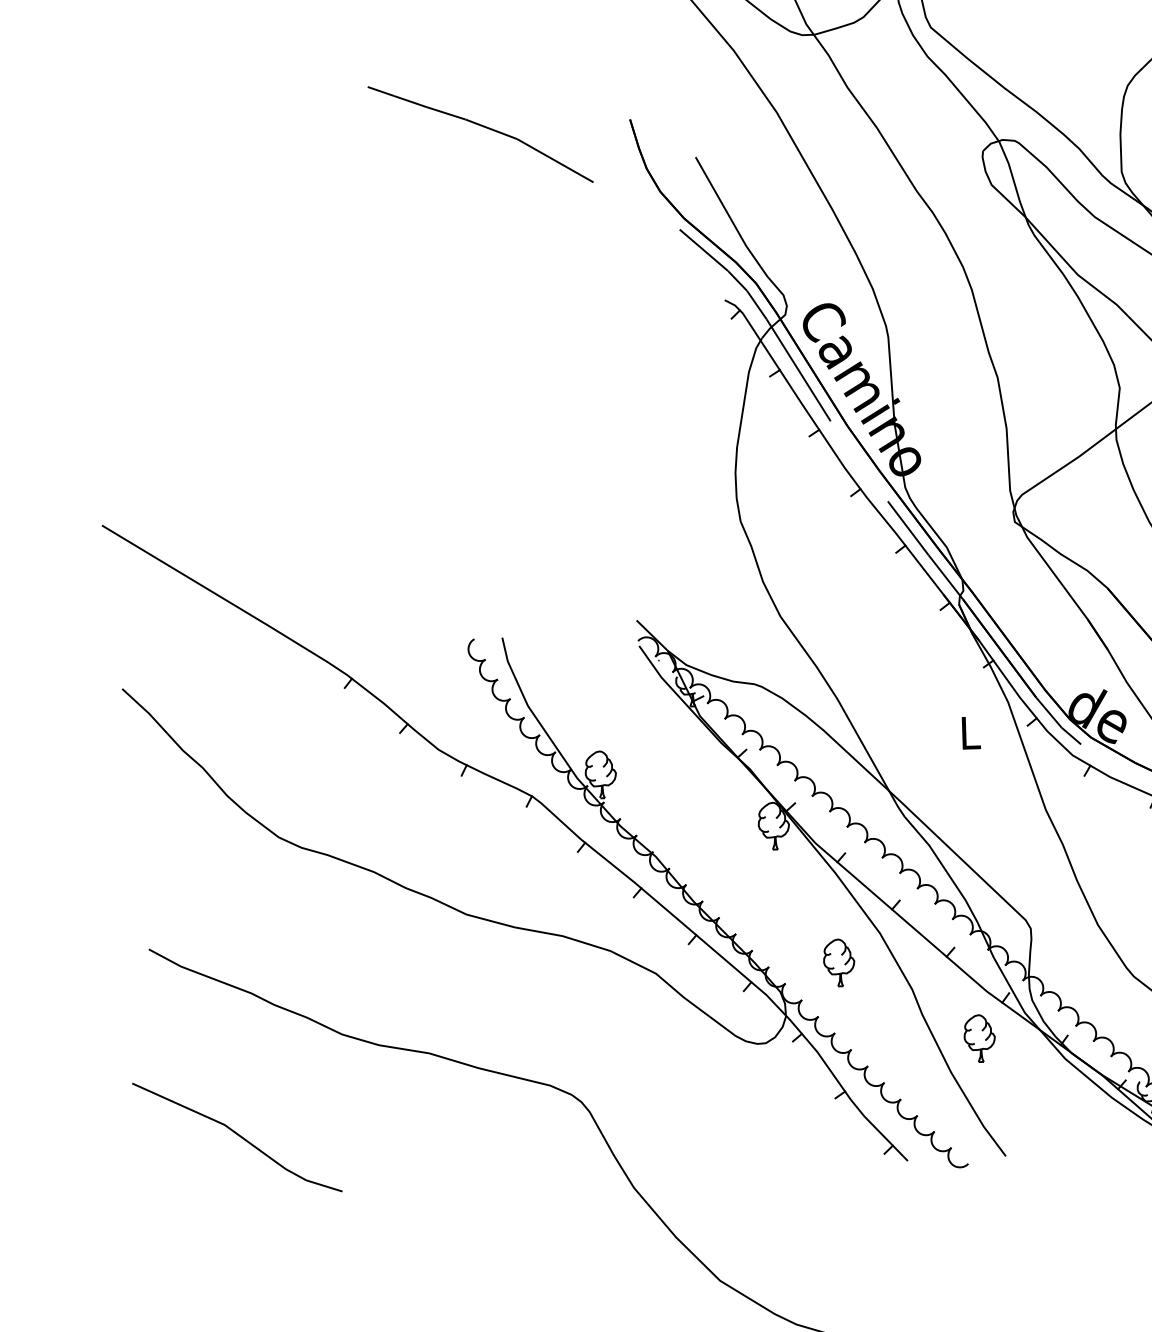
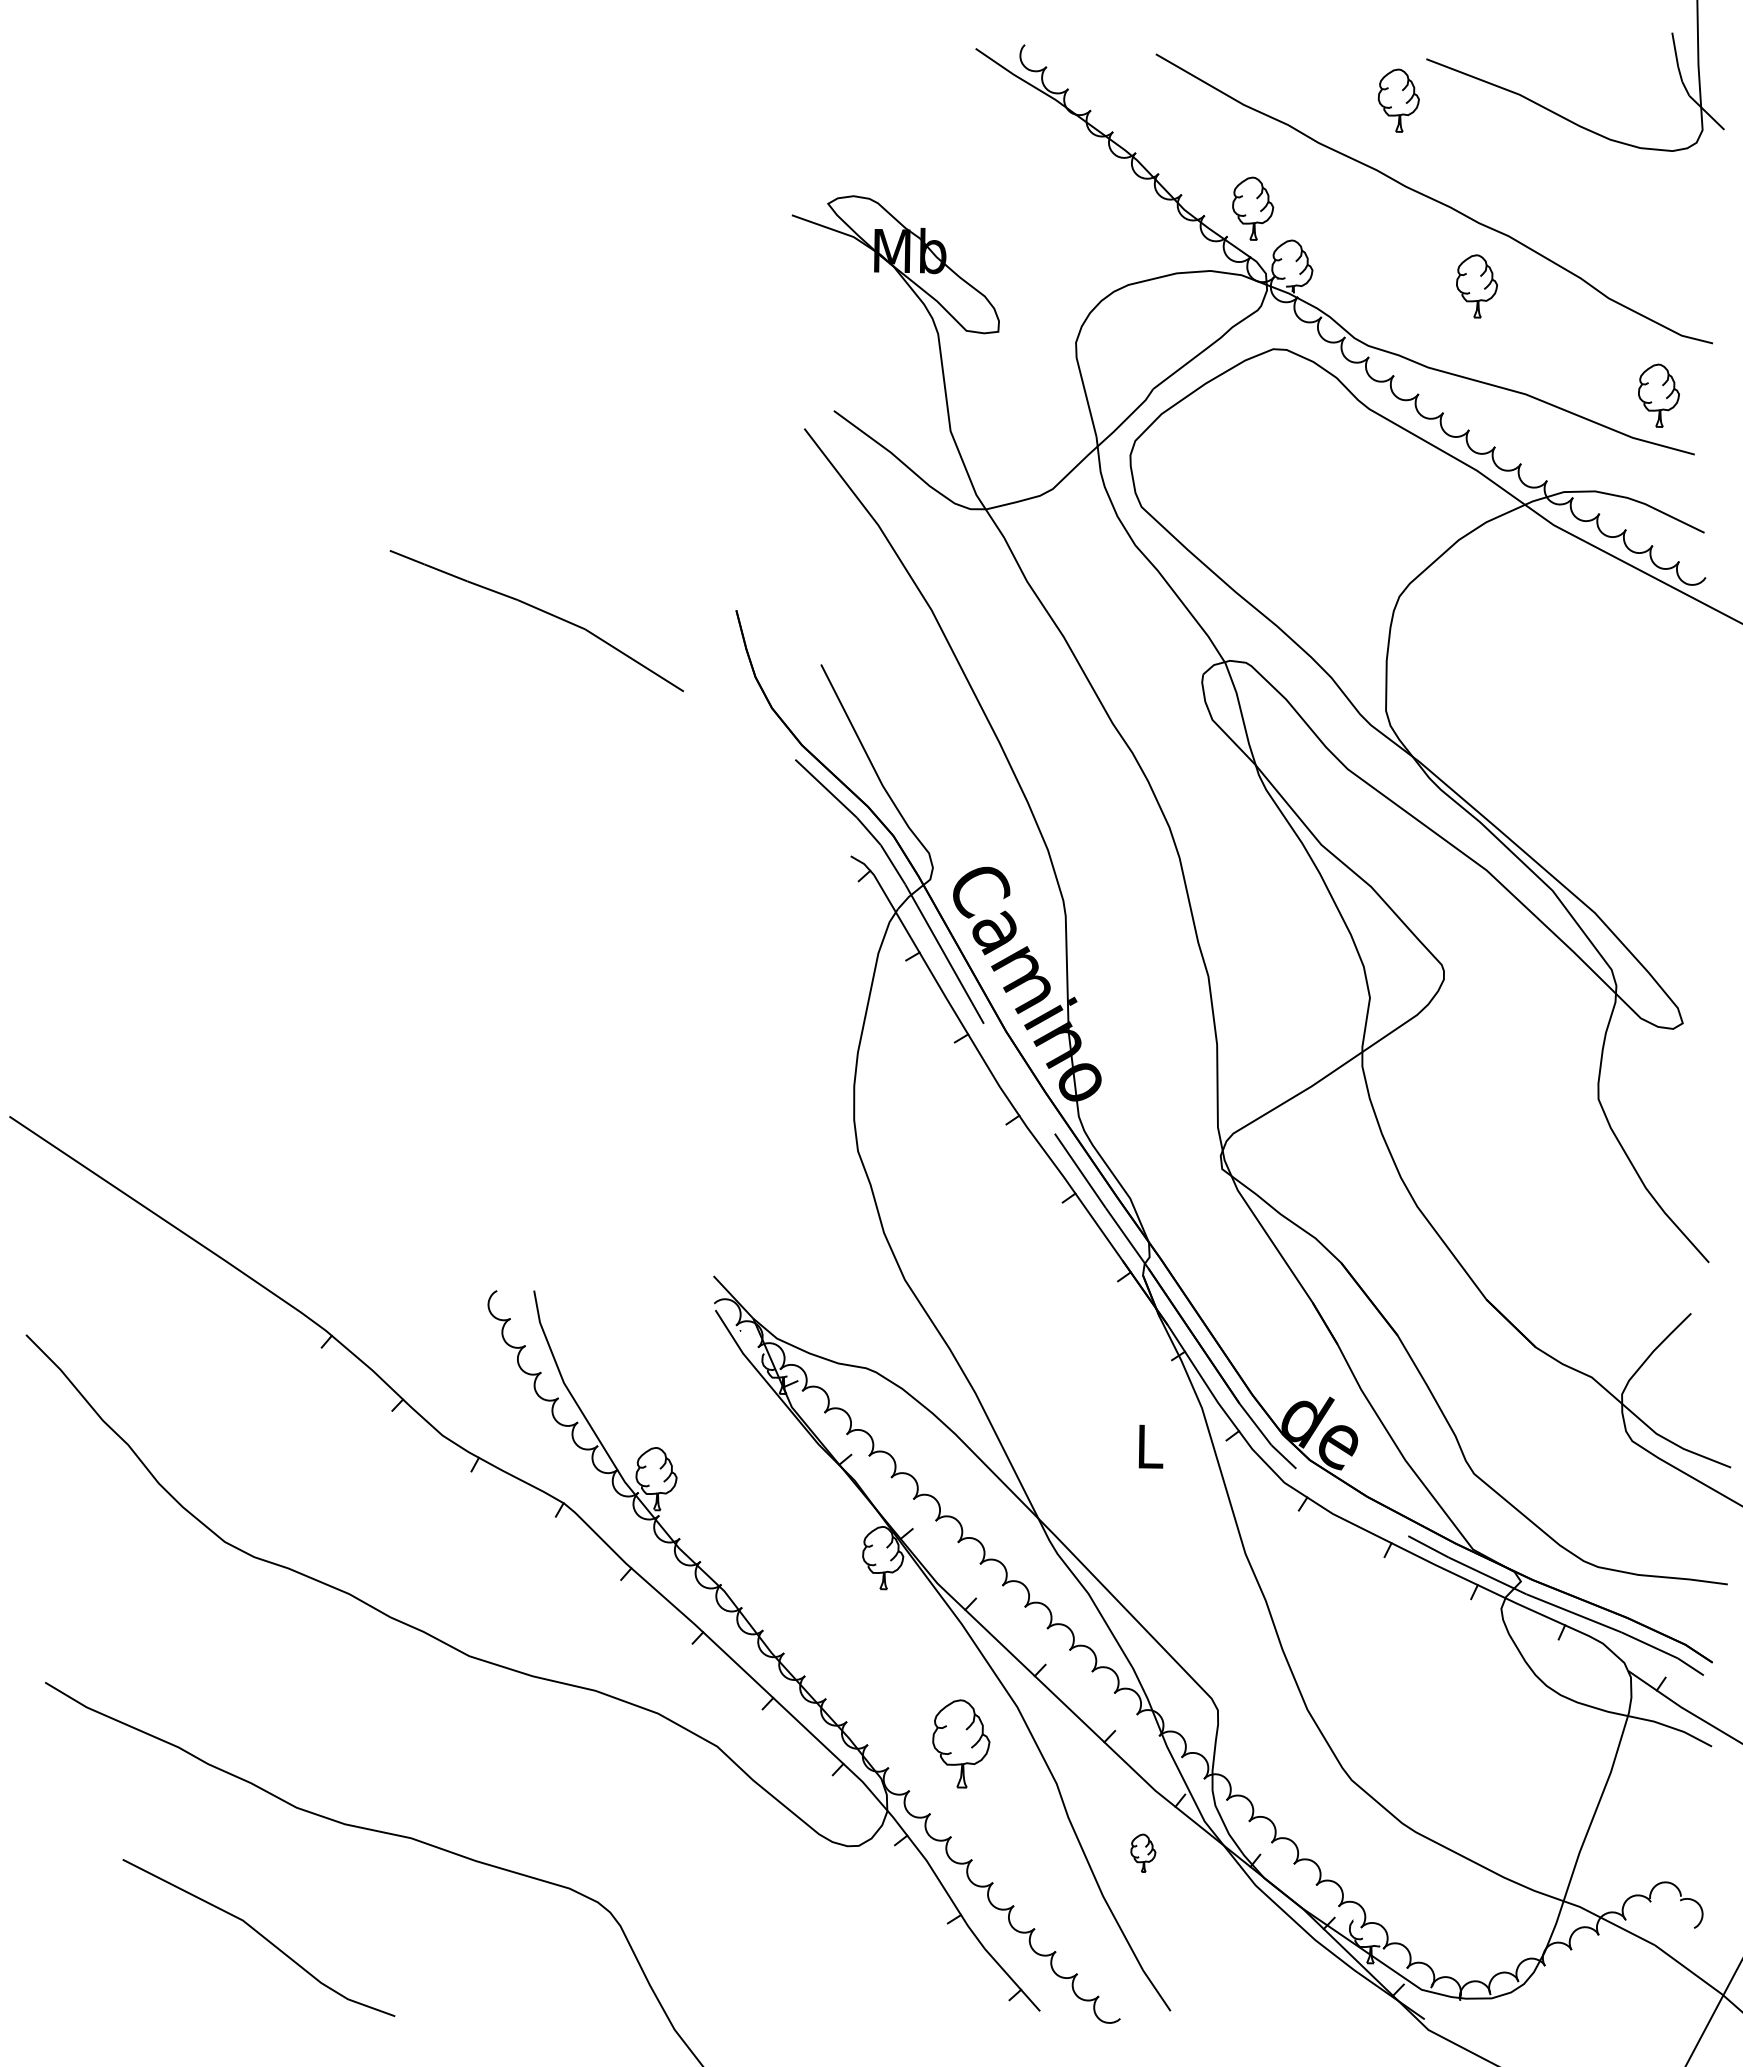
part: (839, 962) -> (961, 1743), size x1.4
part: (979, 1038) -> (1143, 1853), size x0.6
line: (238, 1135) -> (260, 1935), moved

